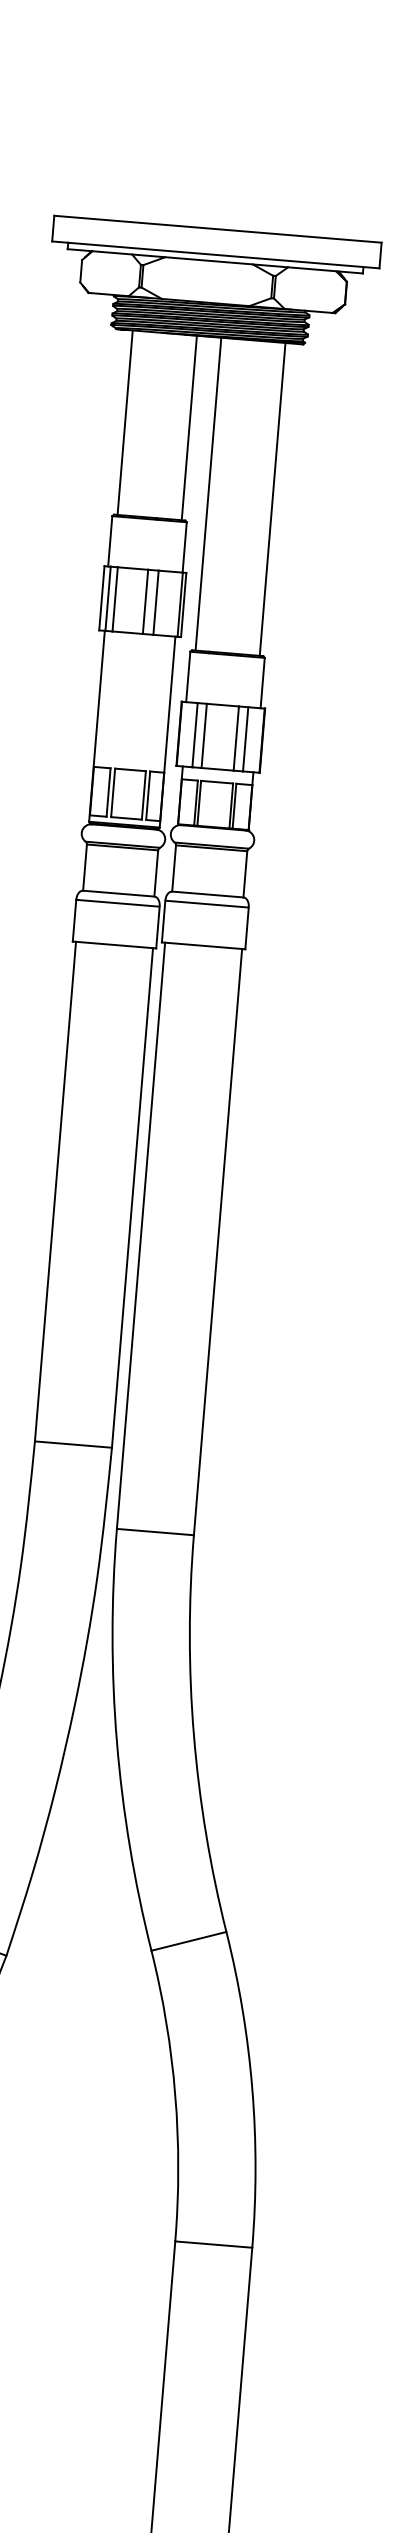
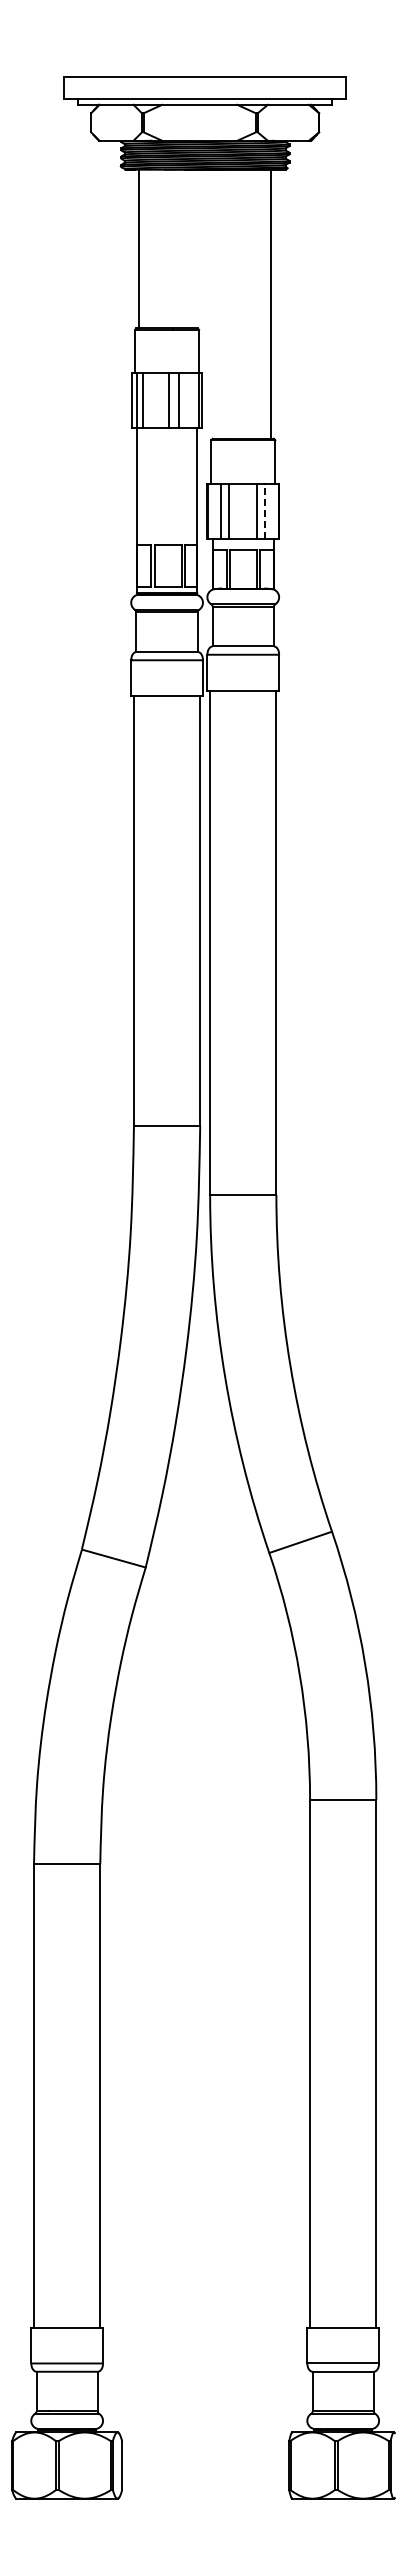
line: (189, 427) -> (194, 248), removed
line: (208, 493) -> (215, 303), removed
line: (245, 739) -> (264, 511), solid -> dashed

